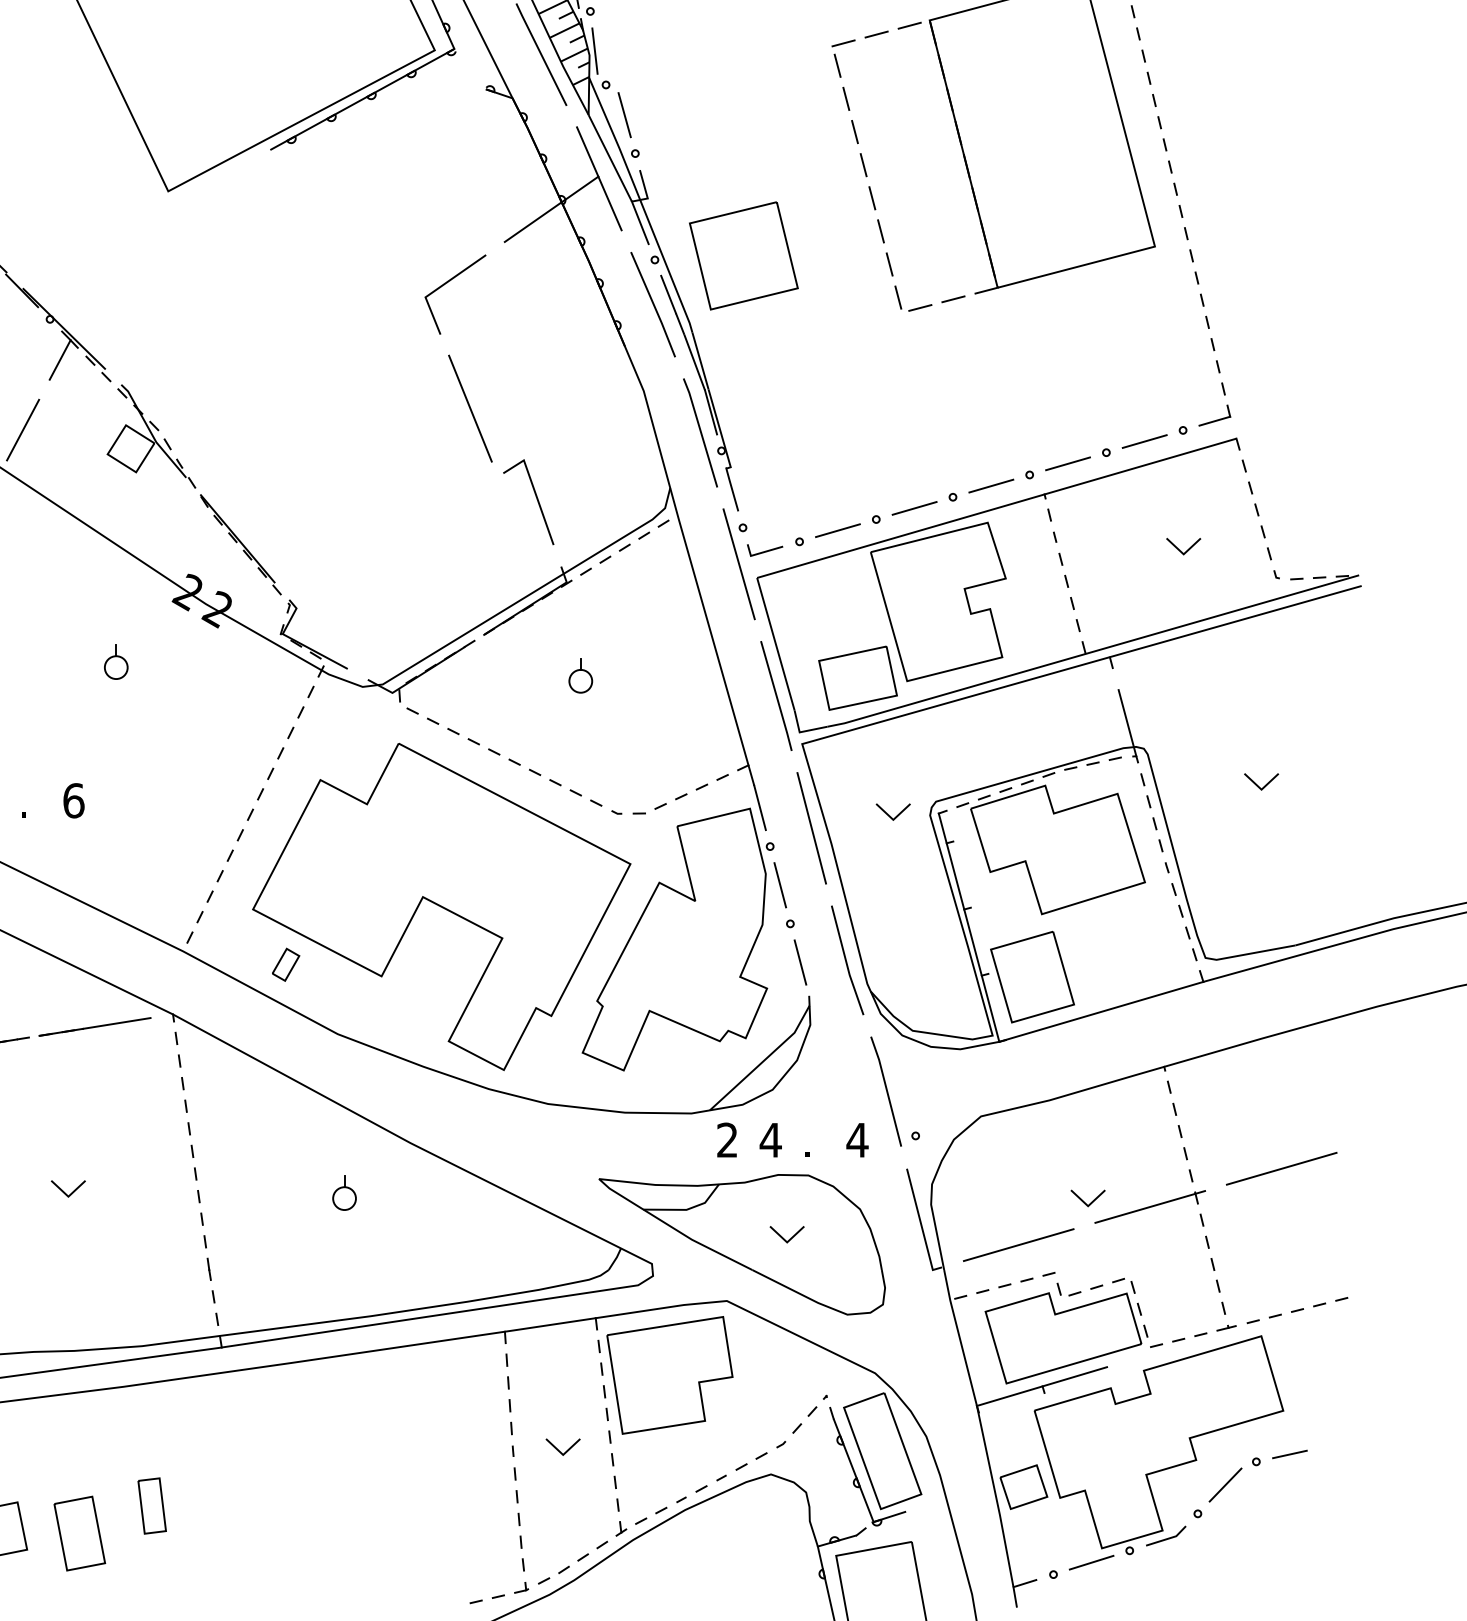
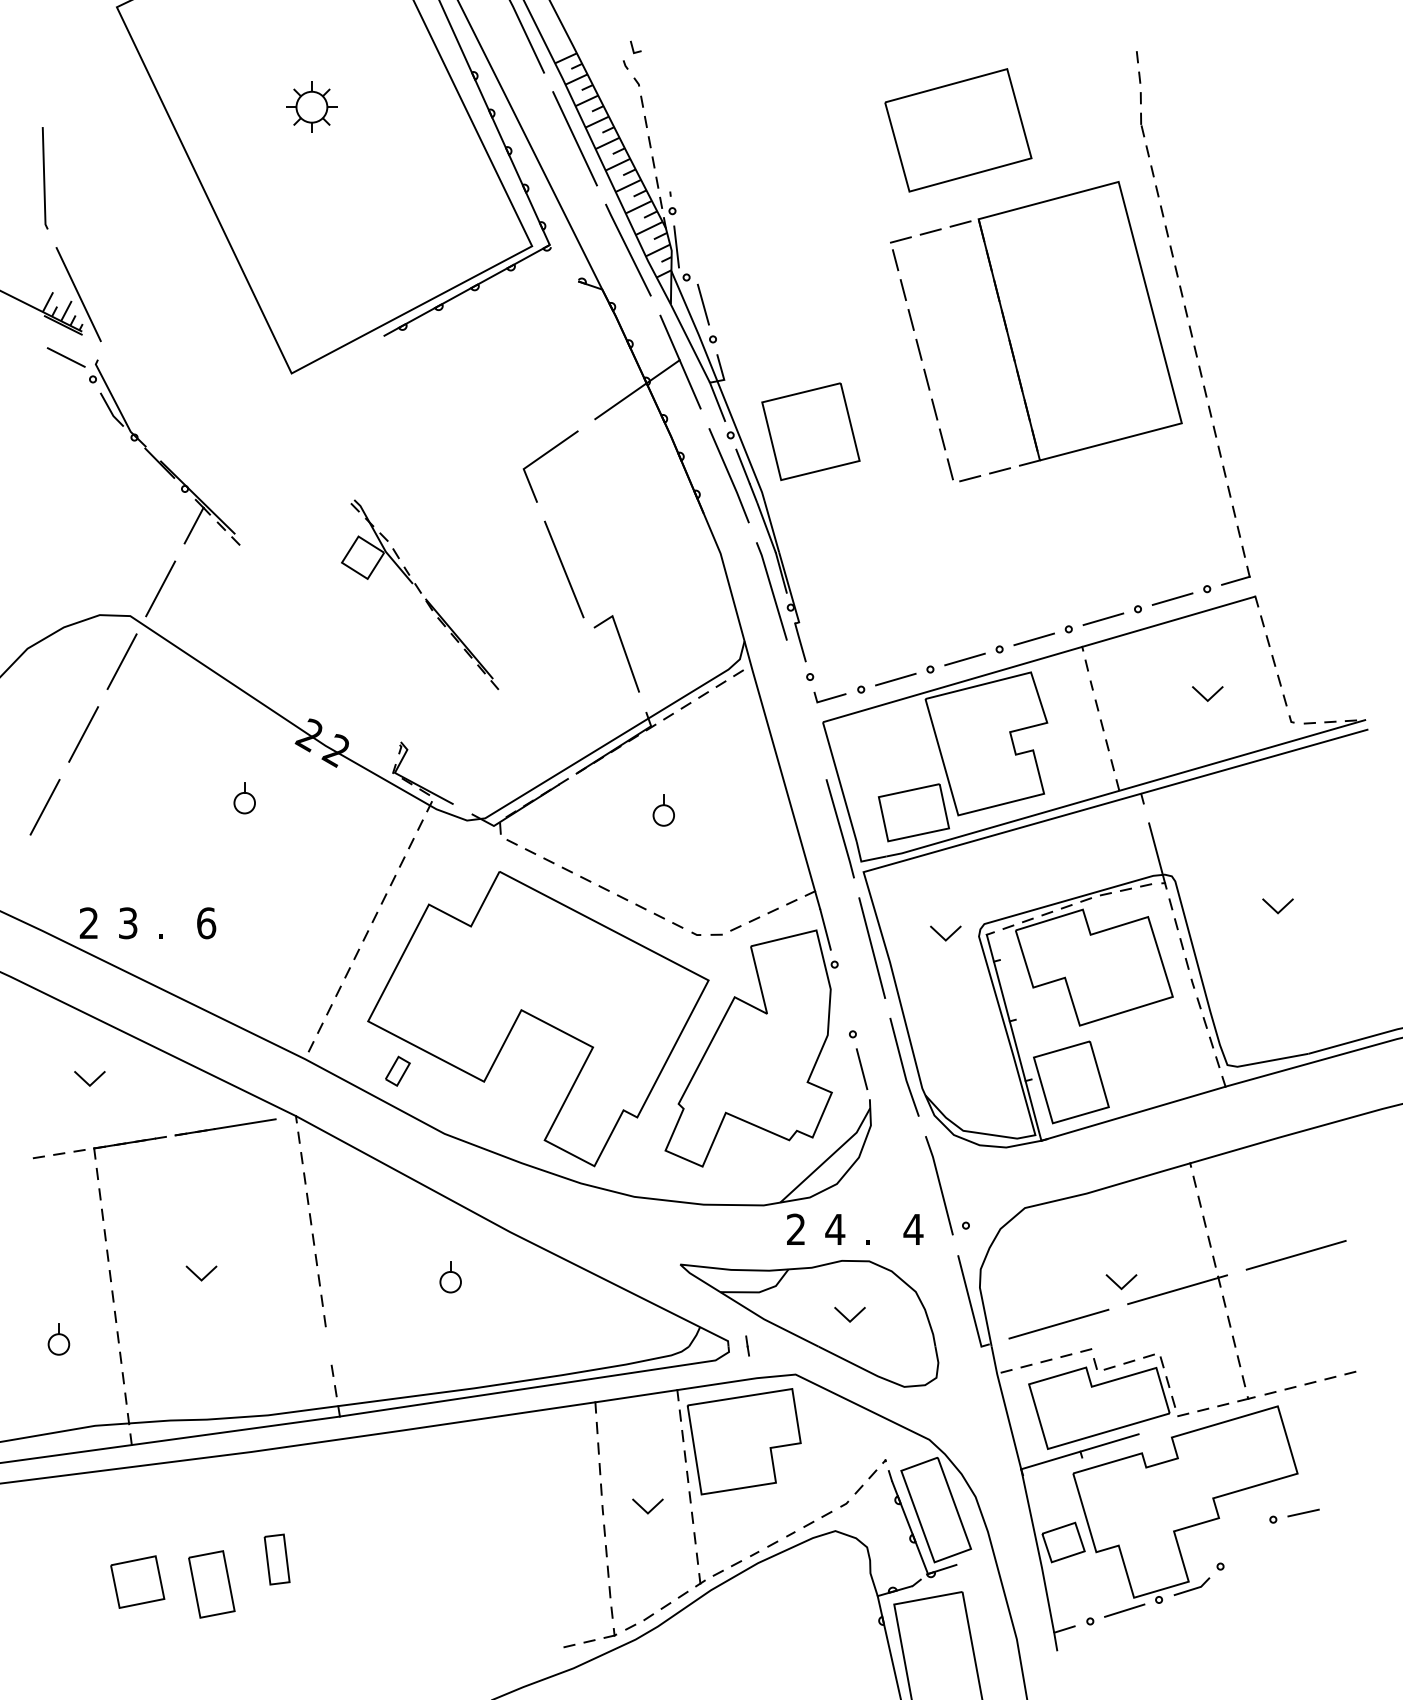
part: (194, 489) -> (420, 594), moved
line: (738, 563) -> (806, 709), removed
line: (779, 885) -> (843, 999), removed
line: (209, 1268) -> (747, 1345), moved
line: (1225, 1484) -> (1245, 1540), removed

